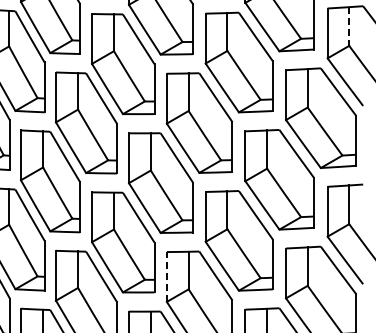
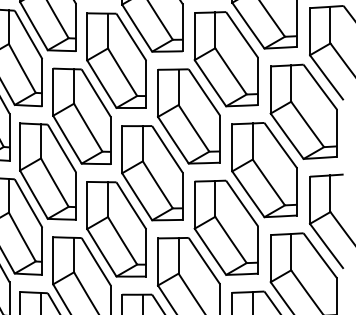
line: (349, 27) -> (330, 26), dashed -> solid
line: (166, 277) -> (157, 262), dashed -> solid

